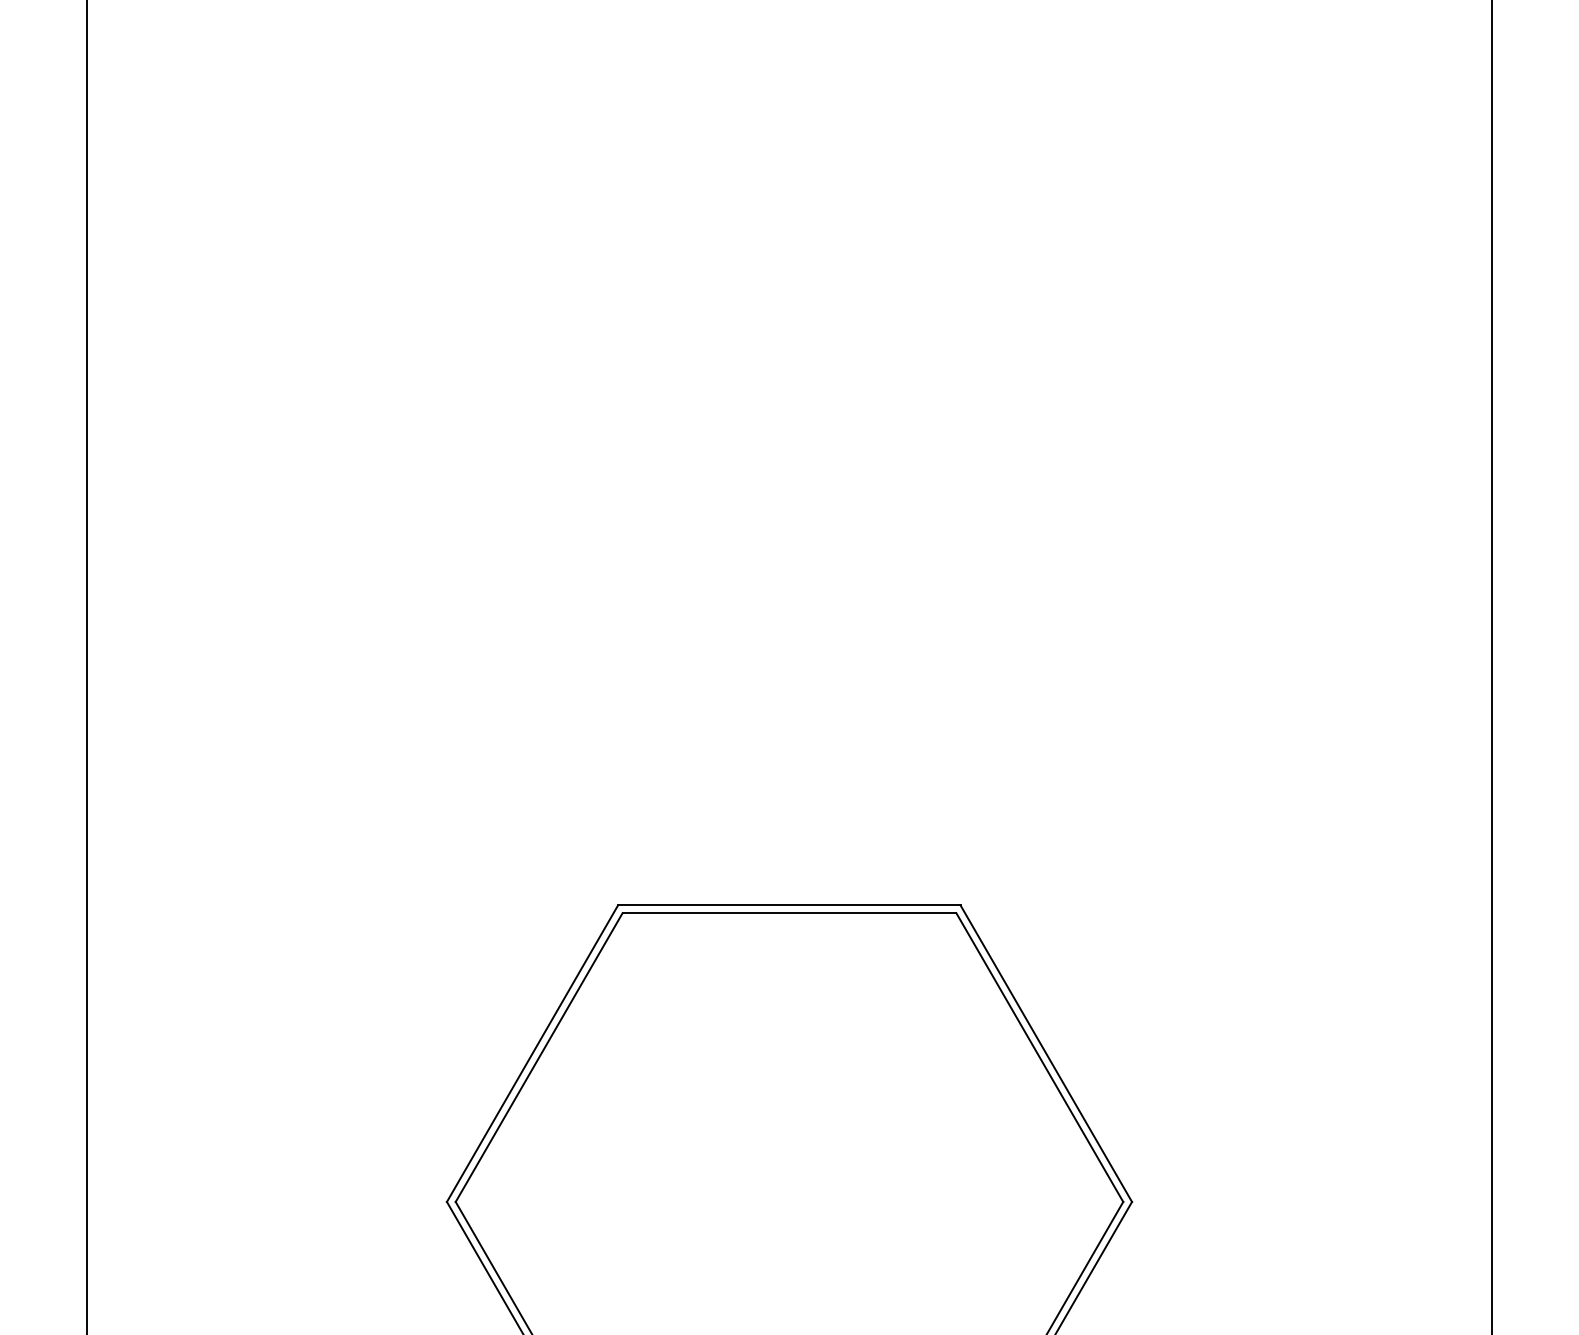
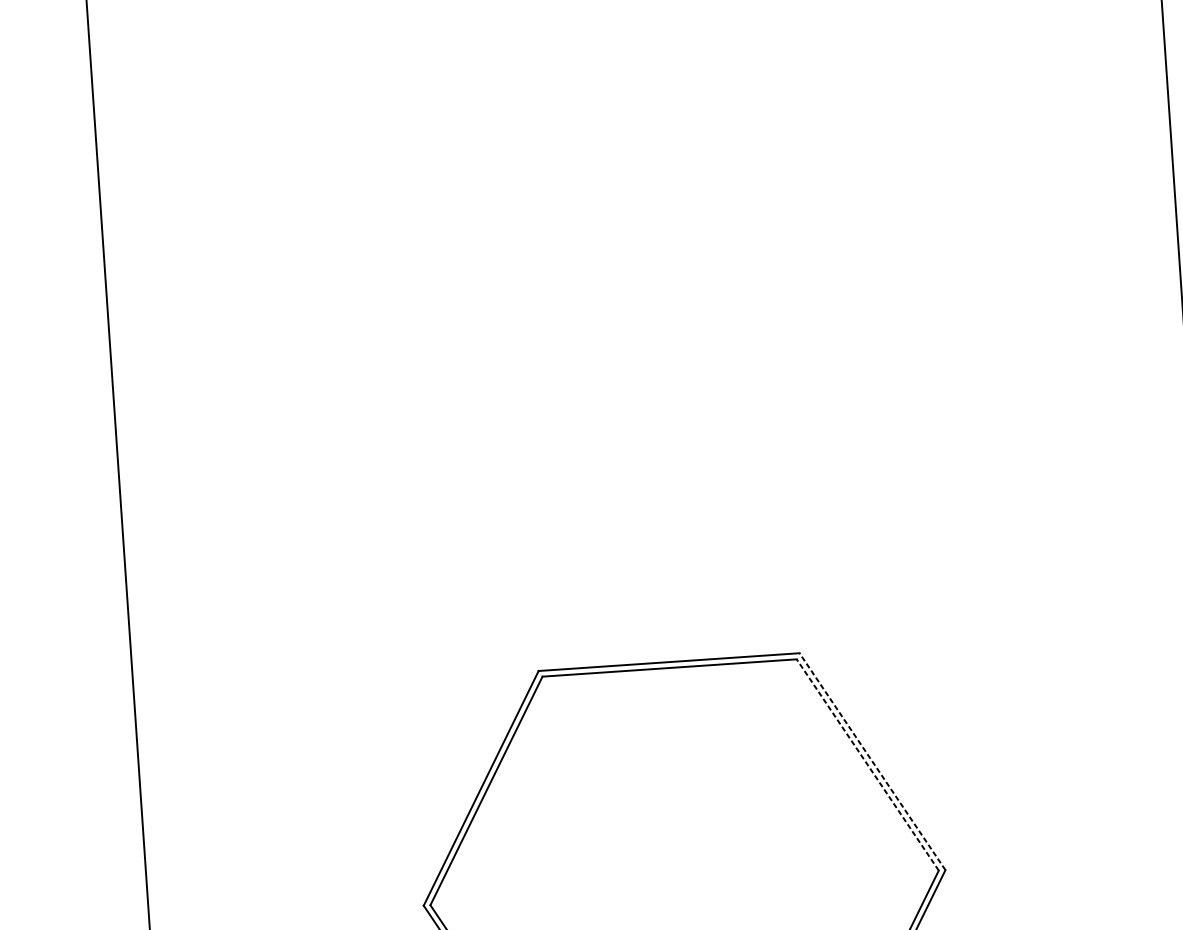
line: (1046, 1053) -> (872, 761), solid -> dashed
line: (1039, 1057) -> (867, 764), solid -> dashed

